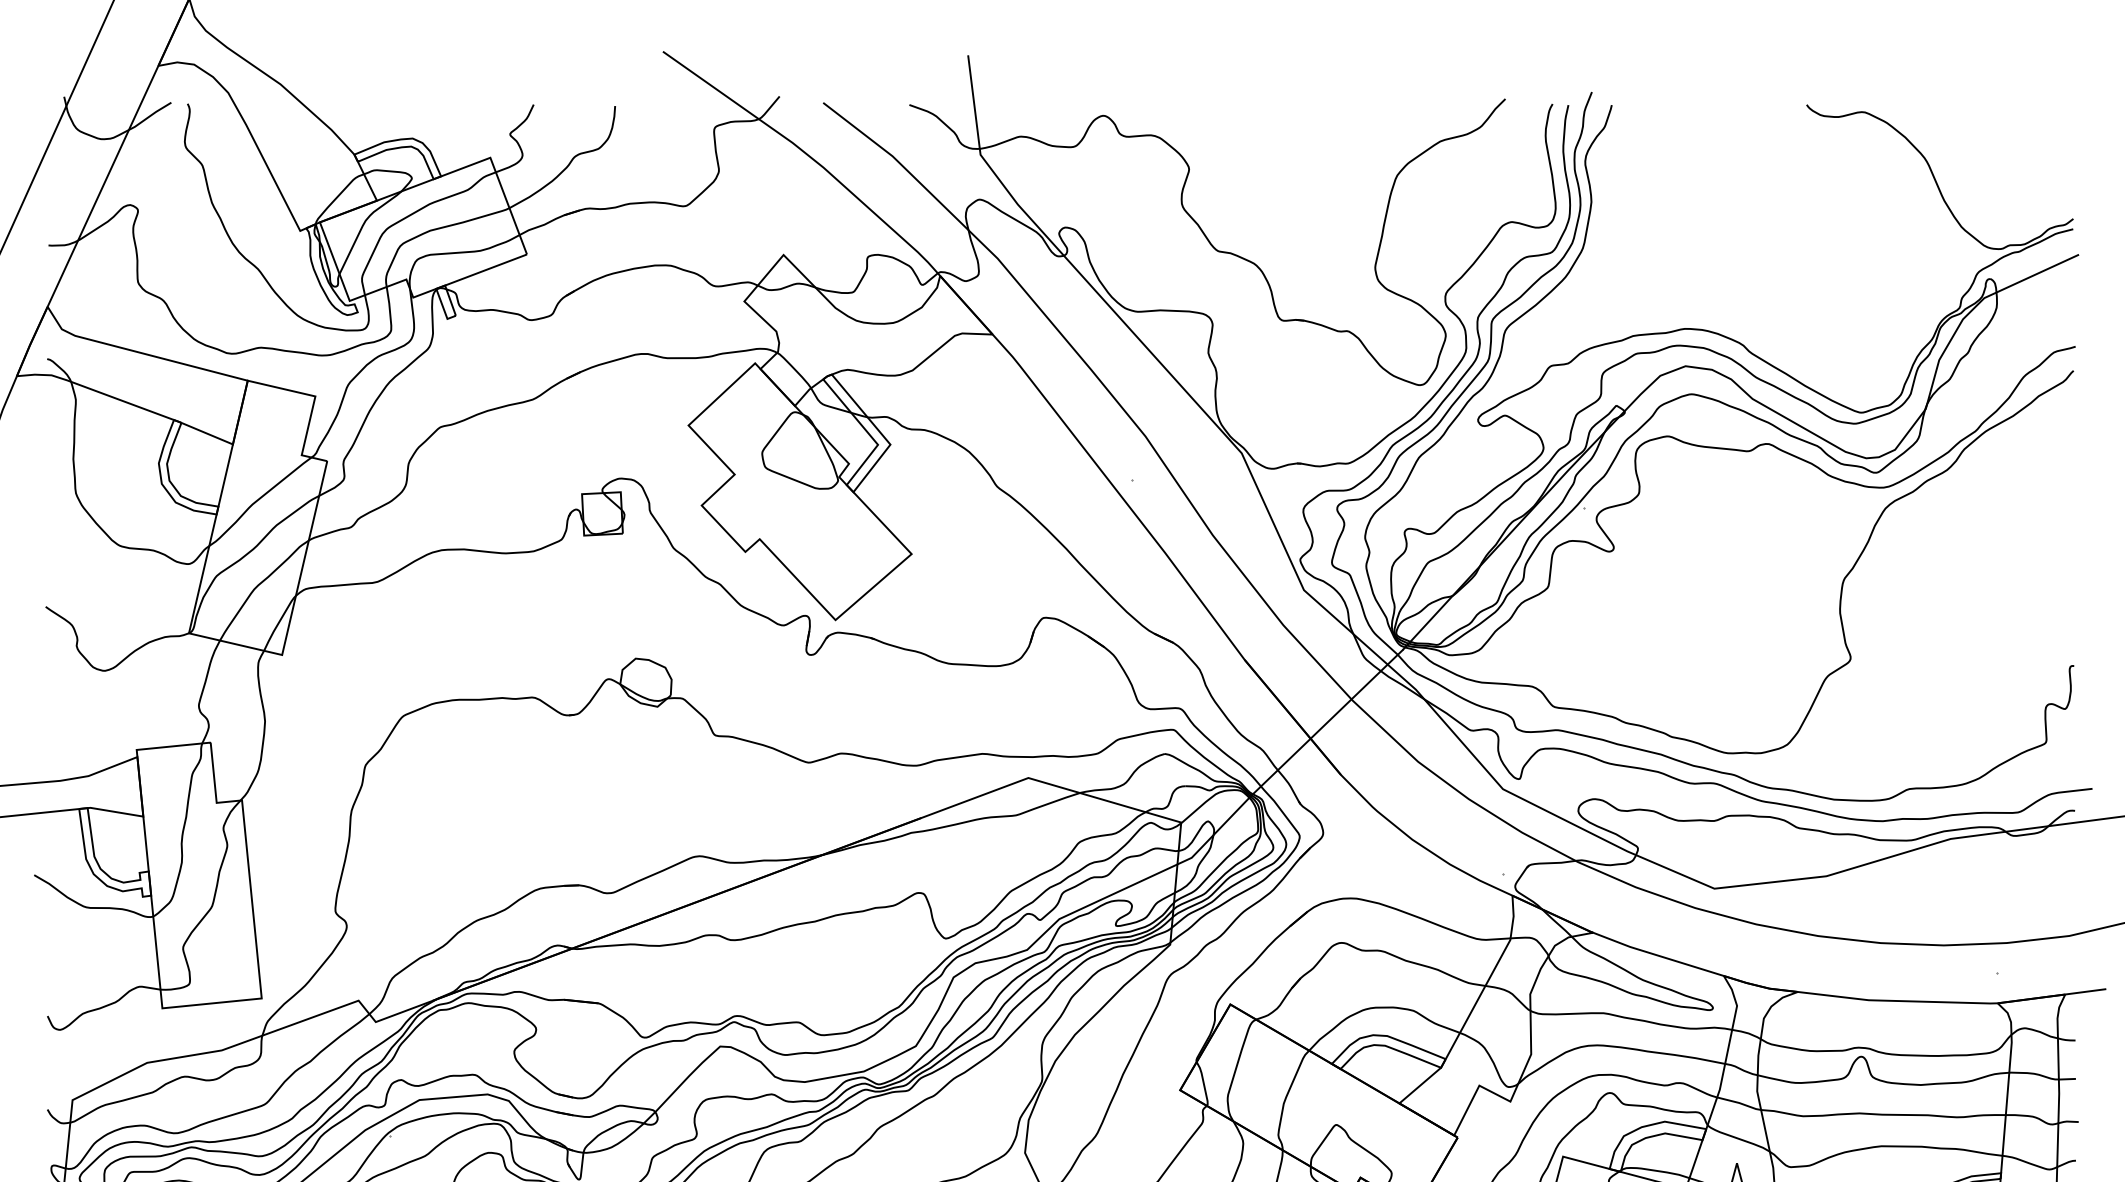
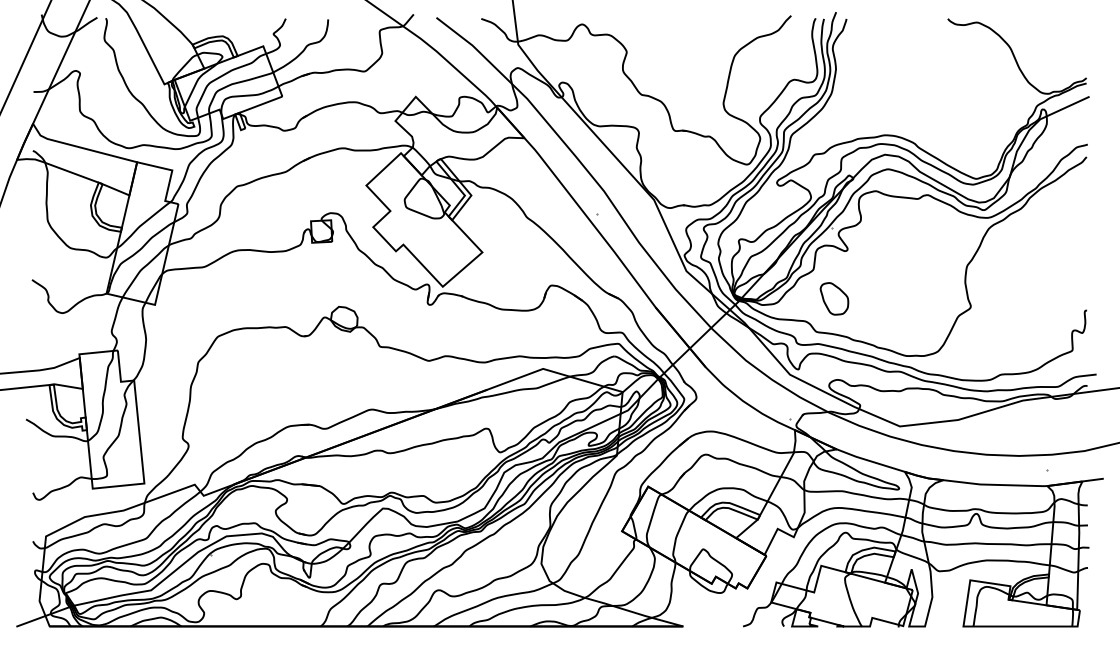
part: (1588, 642) -> (834, 298), added

